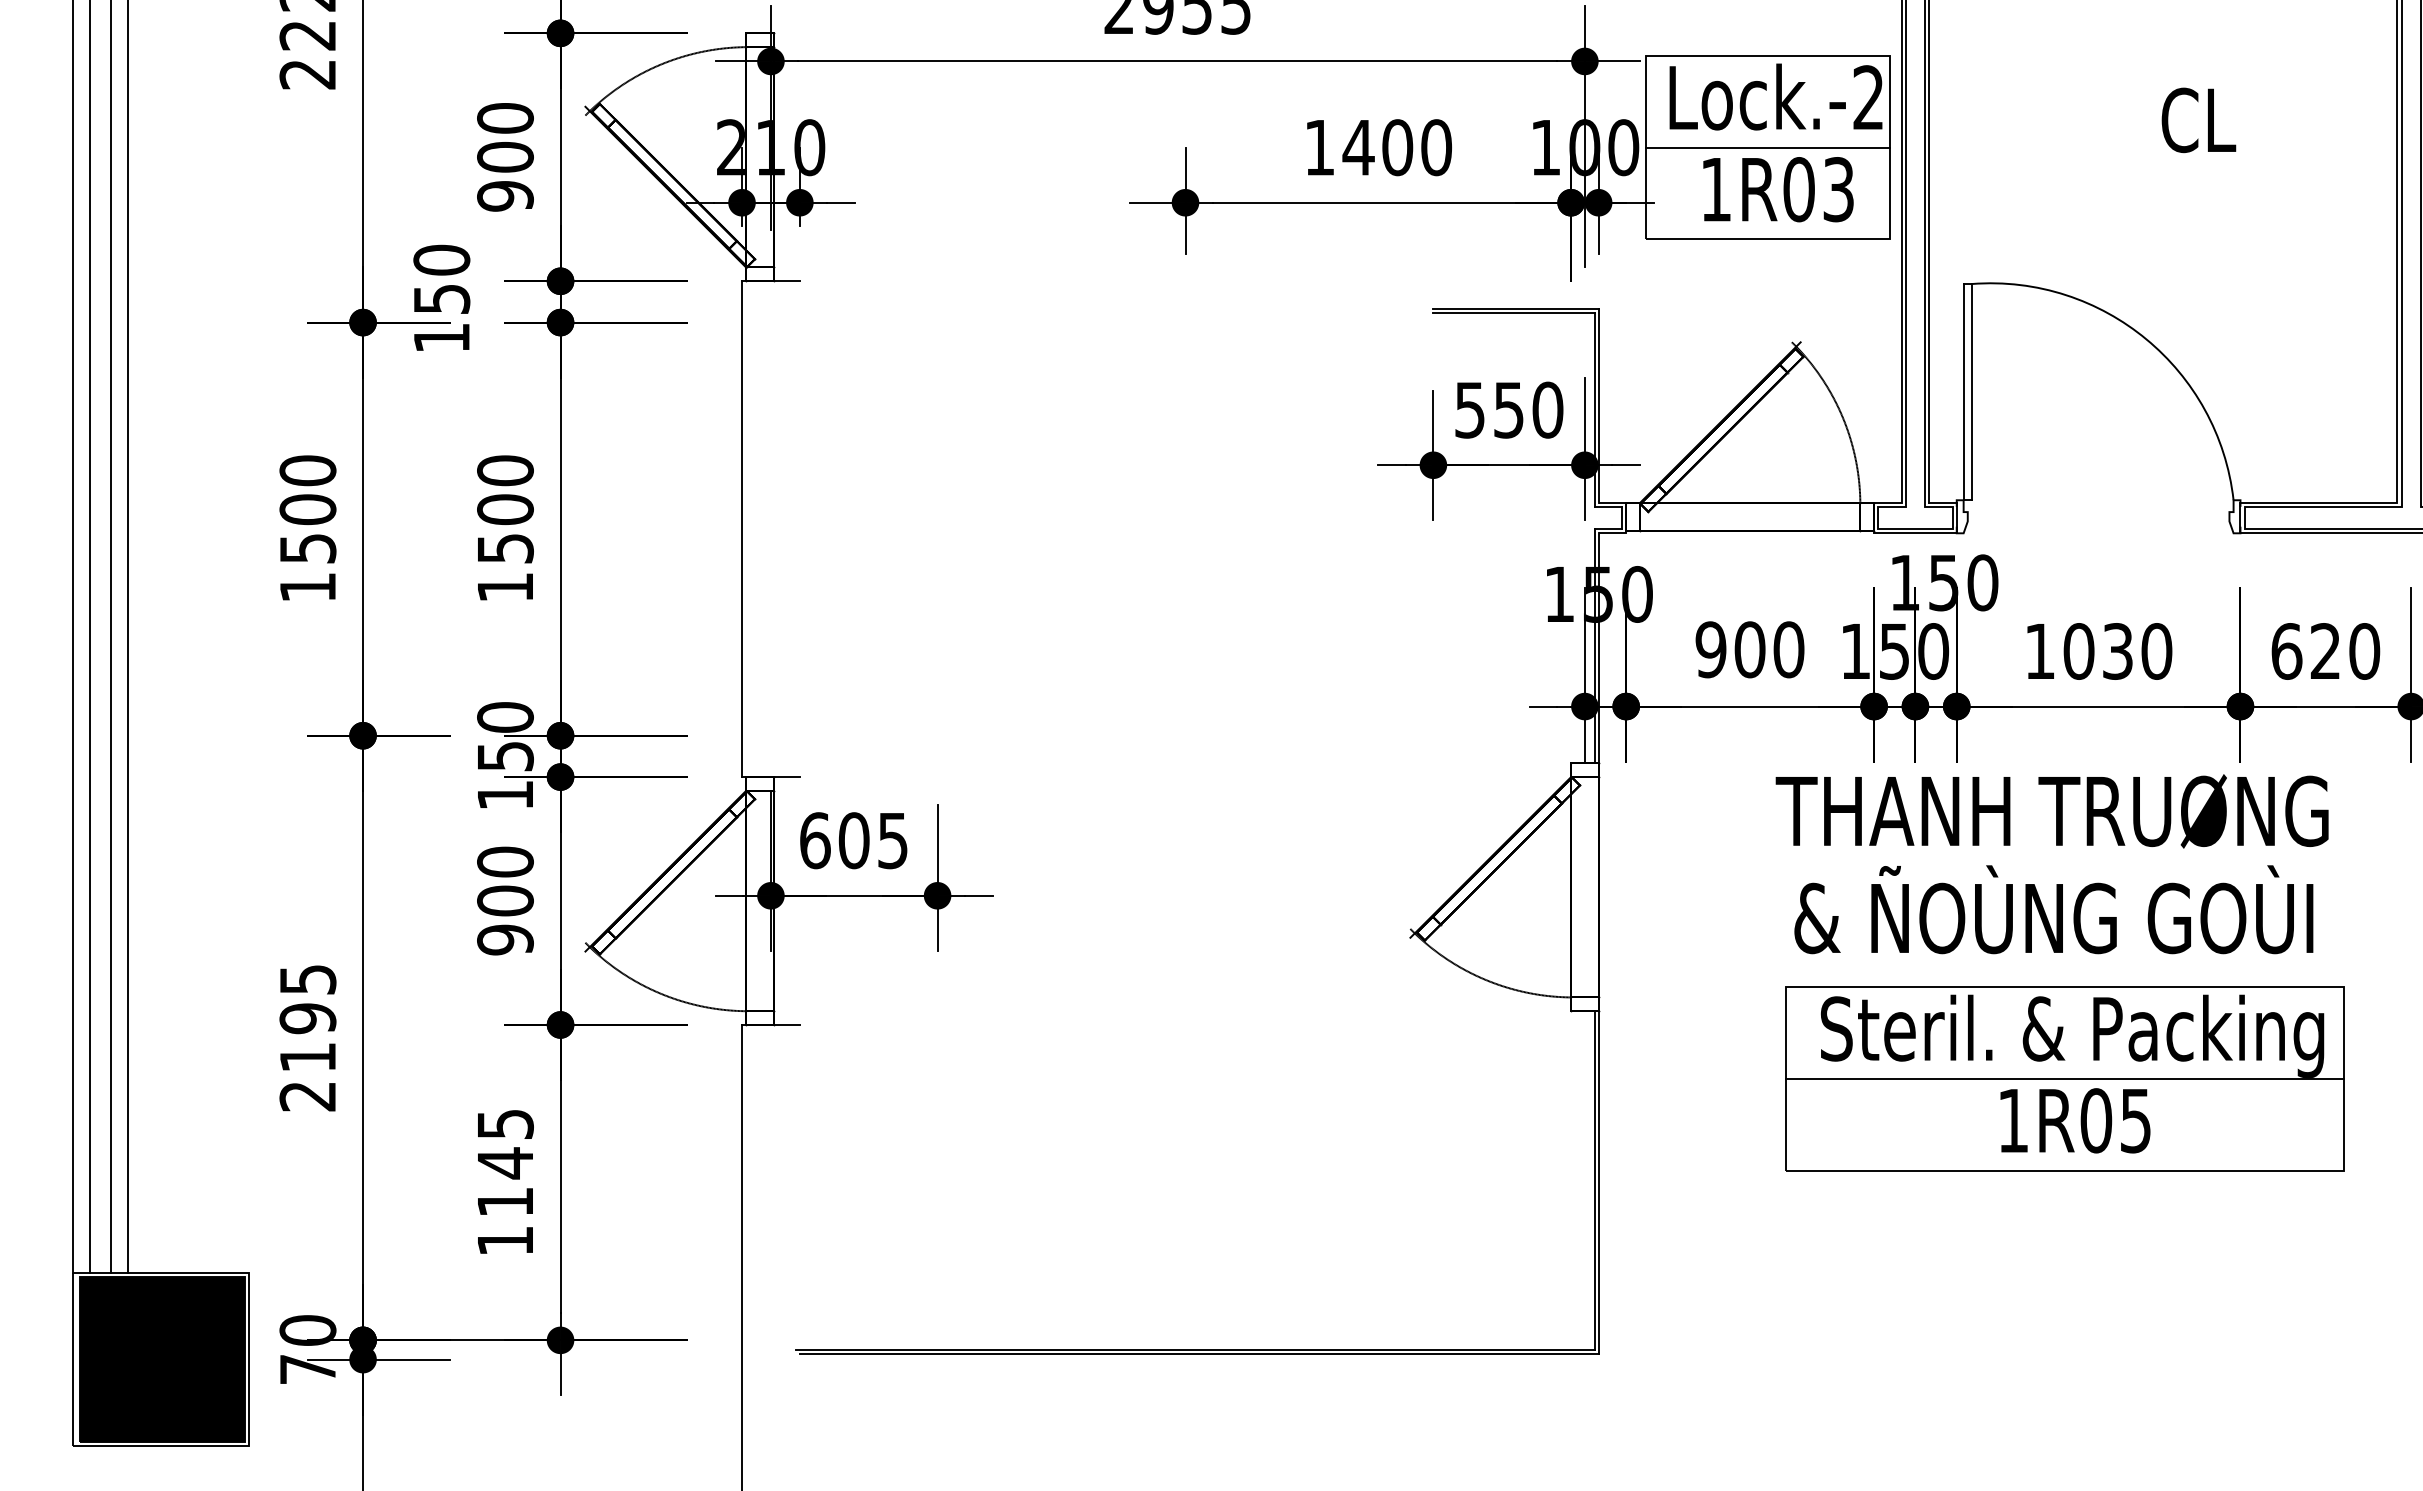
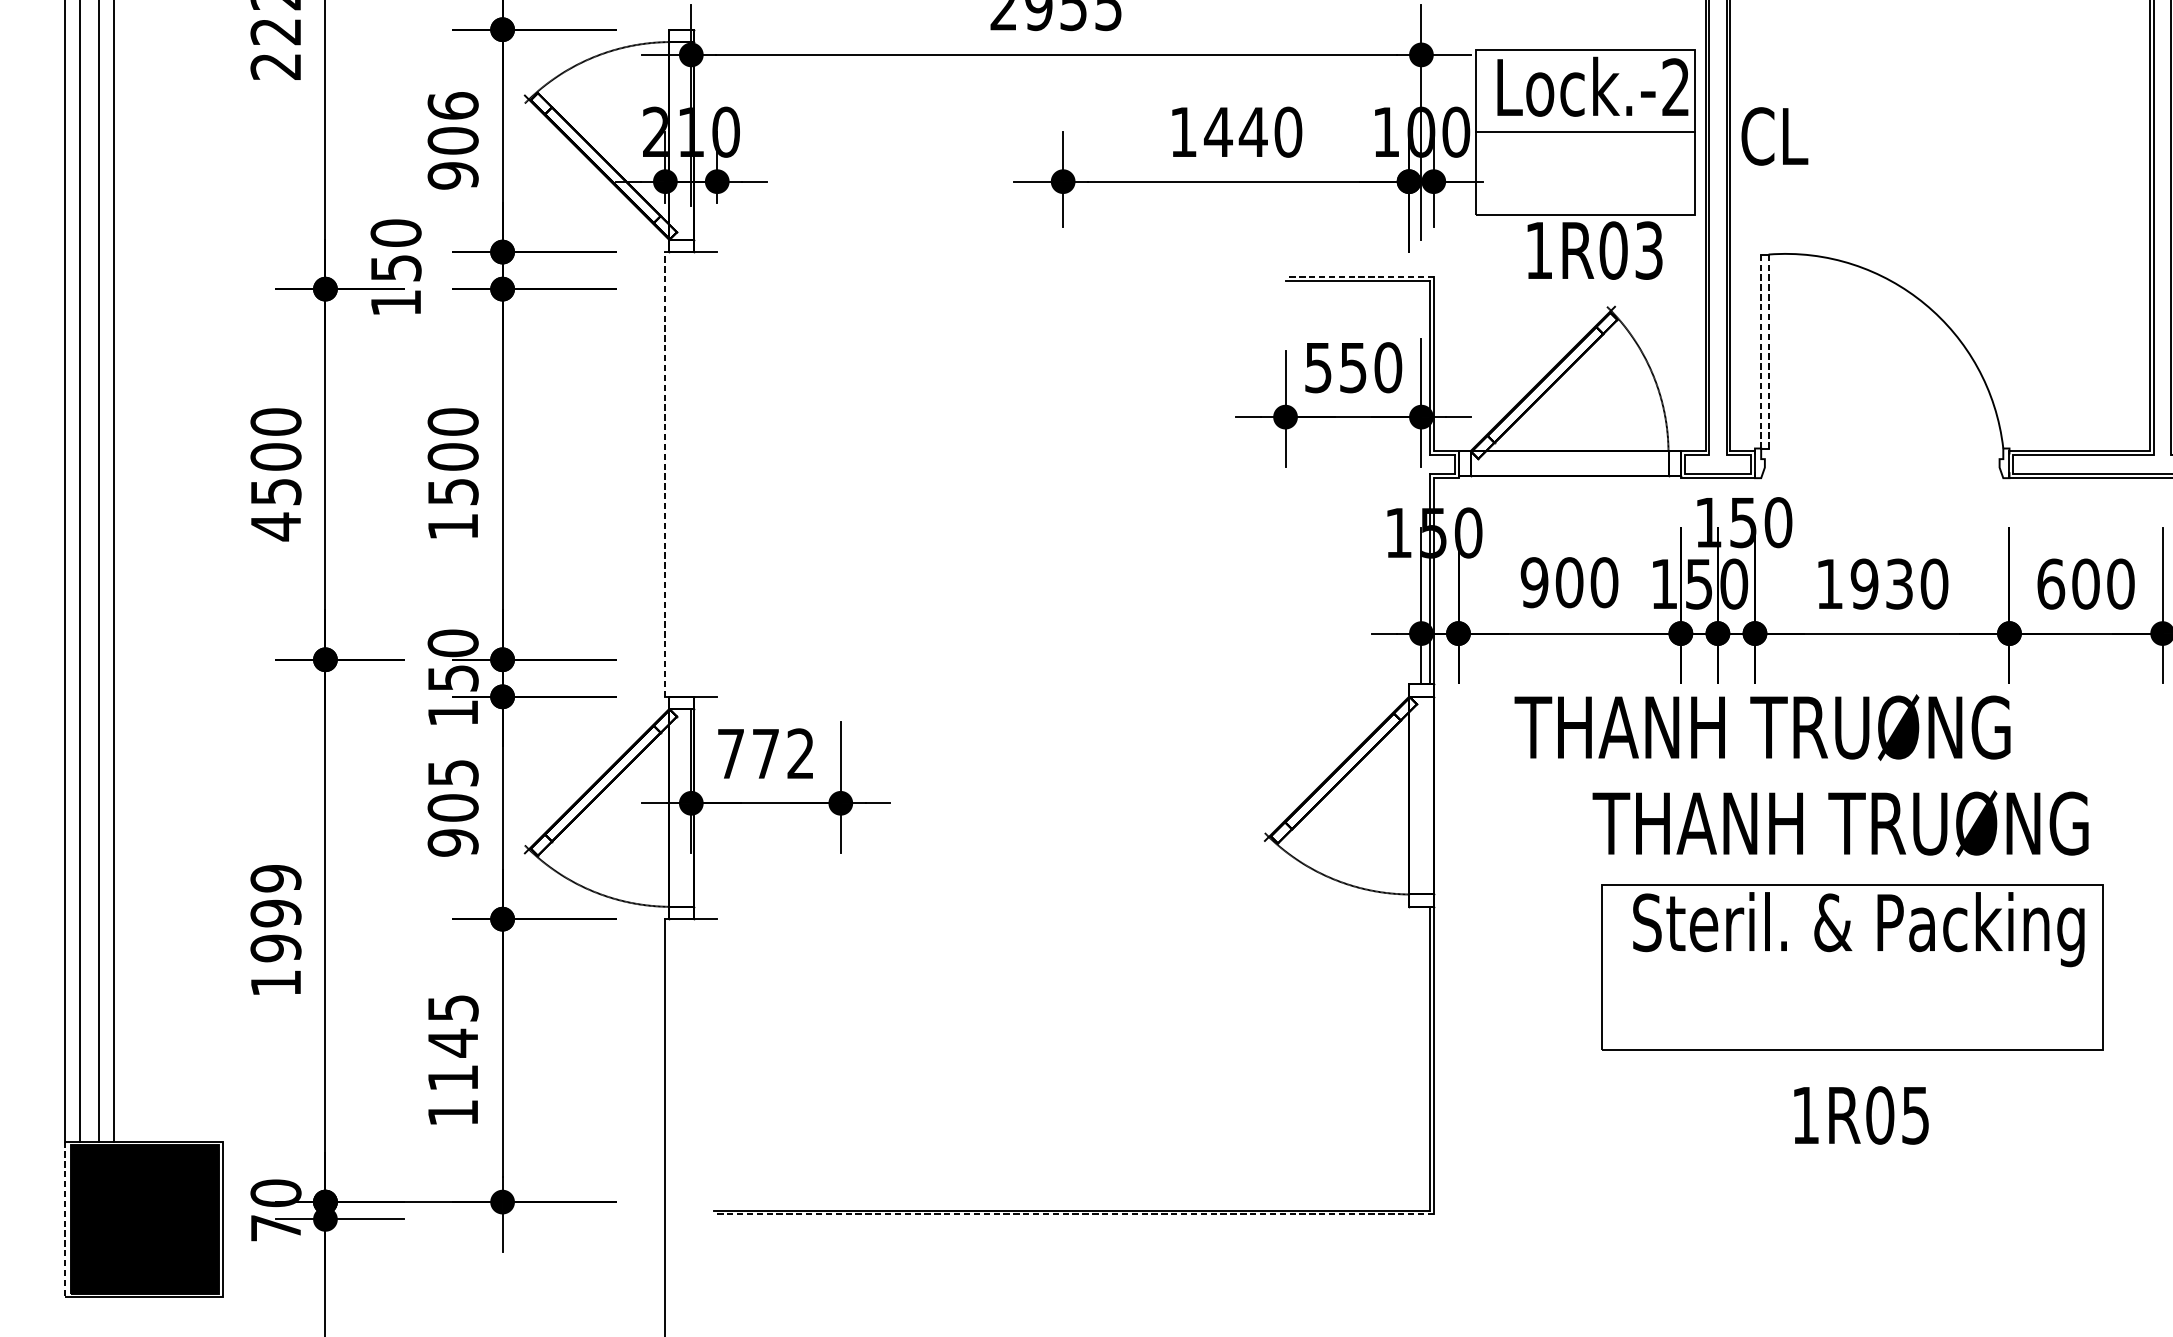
text: (505, 117) -> (453, 105), 900 -> 906
text: (2198, 120) -> (1774, 136), moved
text: (1397, 147) -> (1253, 132), 1400 -> 1440
text: (1778, 189) -> (1595, 250), moved
line: (1516, 308) -> (1360, 276), solid -> dashed
line: (1963, 391) -> (1761, 350), solid -> dashed
line: (1971, 391) -> (1768, 350), solid -> dashed
line: (742, 529) -> (665, 474), solid -> dashed
text: (307, 587) -> (275, 526), 1500 -> 4500
text: (2078, 651) -> (1864, 584), 1030 -> 1930
text: (2325, 651) -> (2085, 584), 620 -> 600
text: (2051, 811) -> (1761, 727), moved
text: (853, 840) -> (765, 753), 605 -> 772
text: (505, 861) -> (453, 772), 900 -> 905
text: (2051, 910) -> (1839, 816), & ÑOÙNG GOÙI -> THANH TRUØNG
text: (307, 1037) -> (275, 930), 2195 -> 1999
line: (2064, 1078) -> (1851, 967), removed
text: (2075, 1120) -> (1861, 1115), moved
line: (1199, 1354) -> (1075, 1214), solid -> dashed
line: (72, 1359) -> (64, 1219), solid -> dashed

